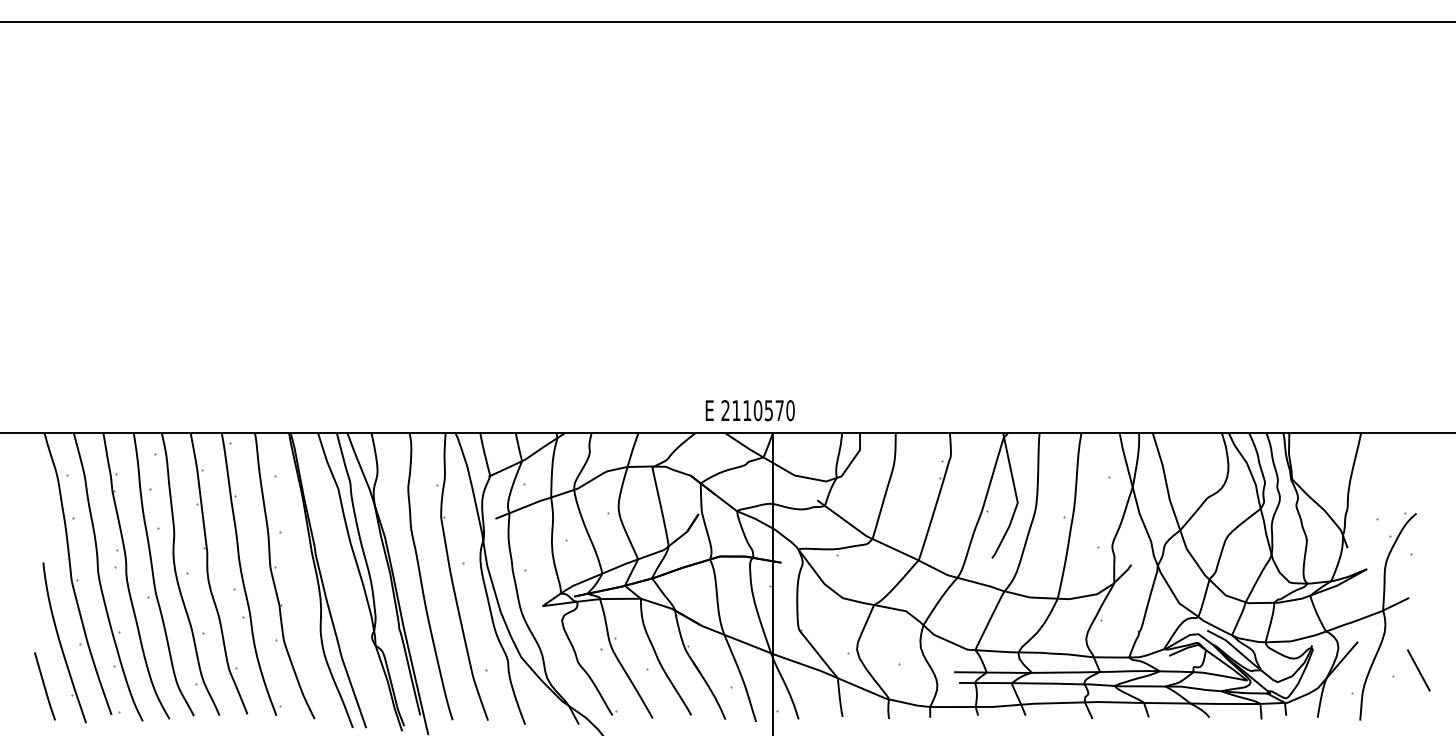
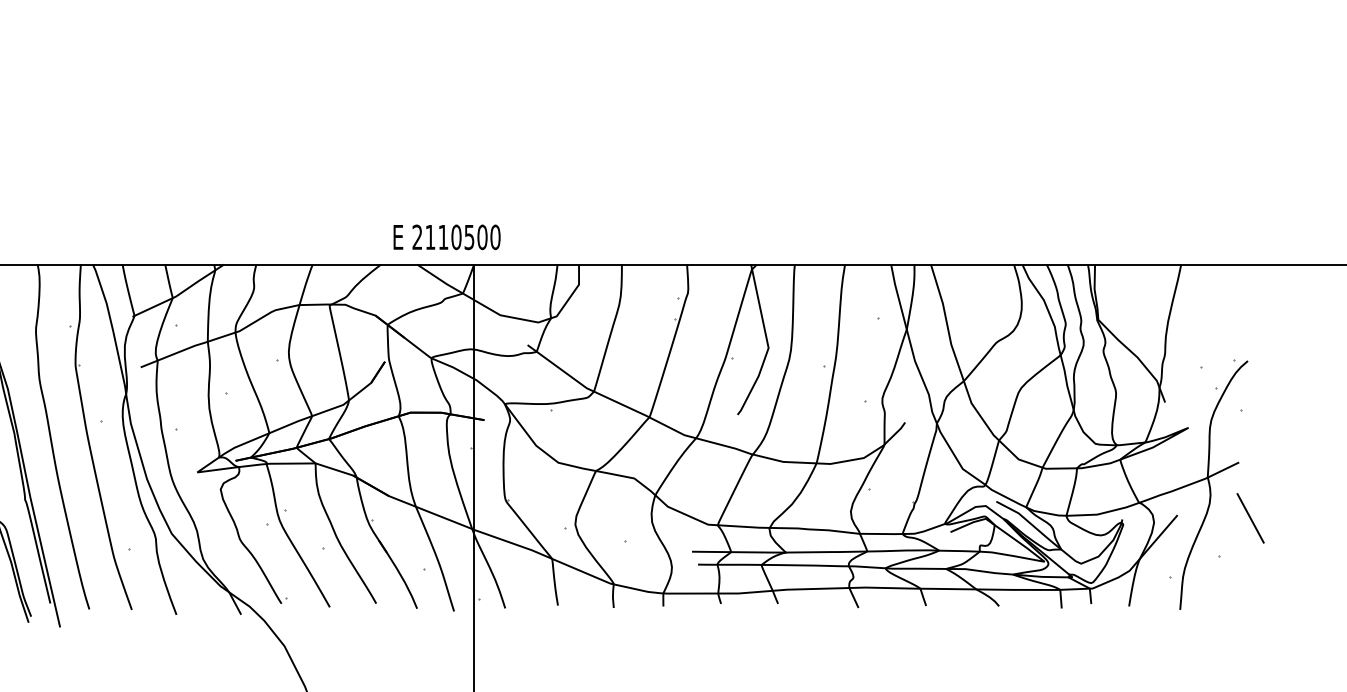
text: (779, 410) -> (482, 237), 2110570 -> 2110500
line: (1418, 670) -> (1250, 518), moved

